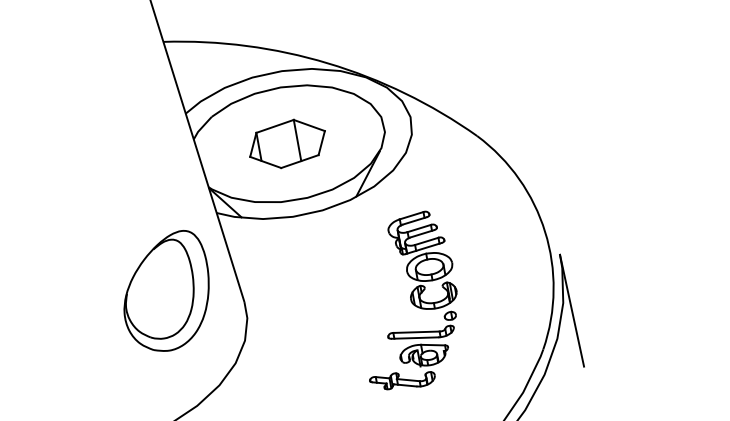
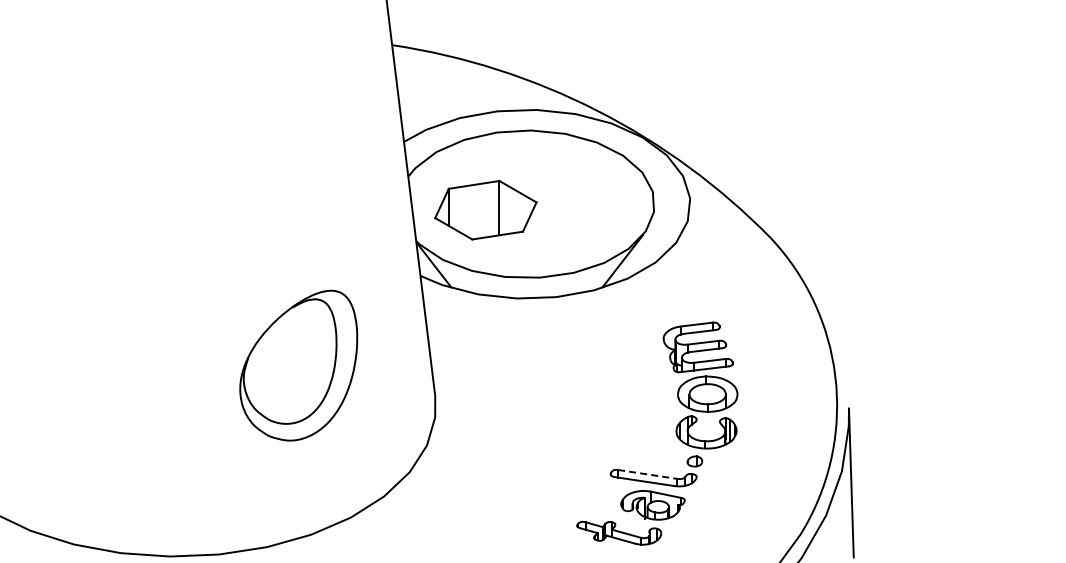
part: (287, 143) -> (485, 209), moved
part: (422, 261) -> (700, 385), moved
part: (166, 292) -> (298, 365), moved
line: (417, 332) -> (648, 474), solid -> dashed

